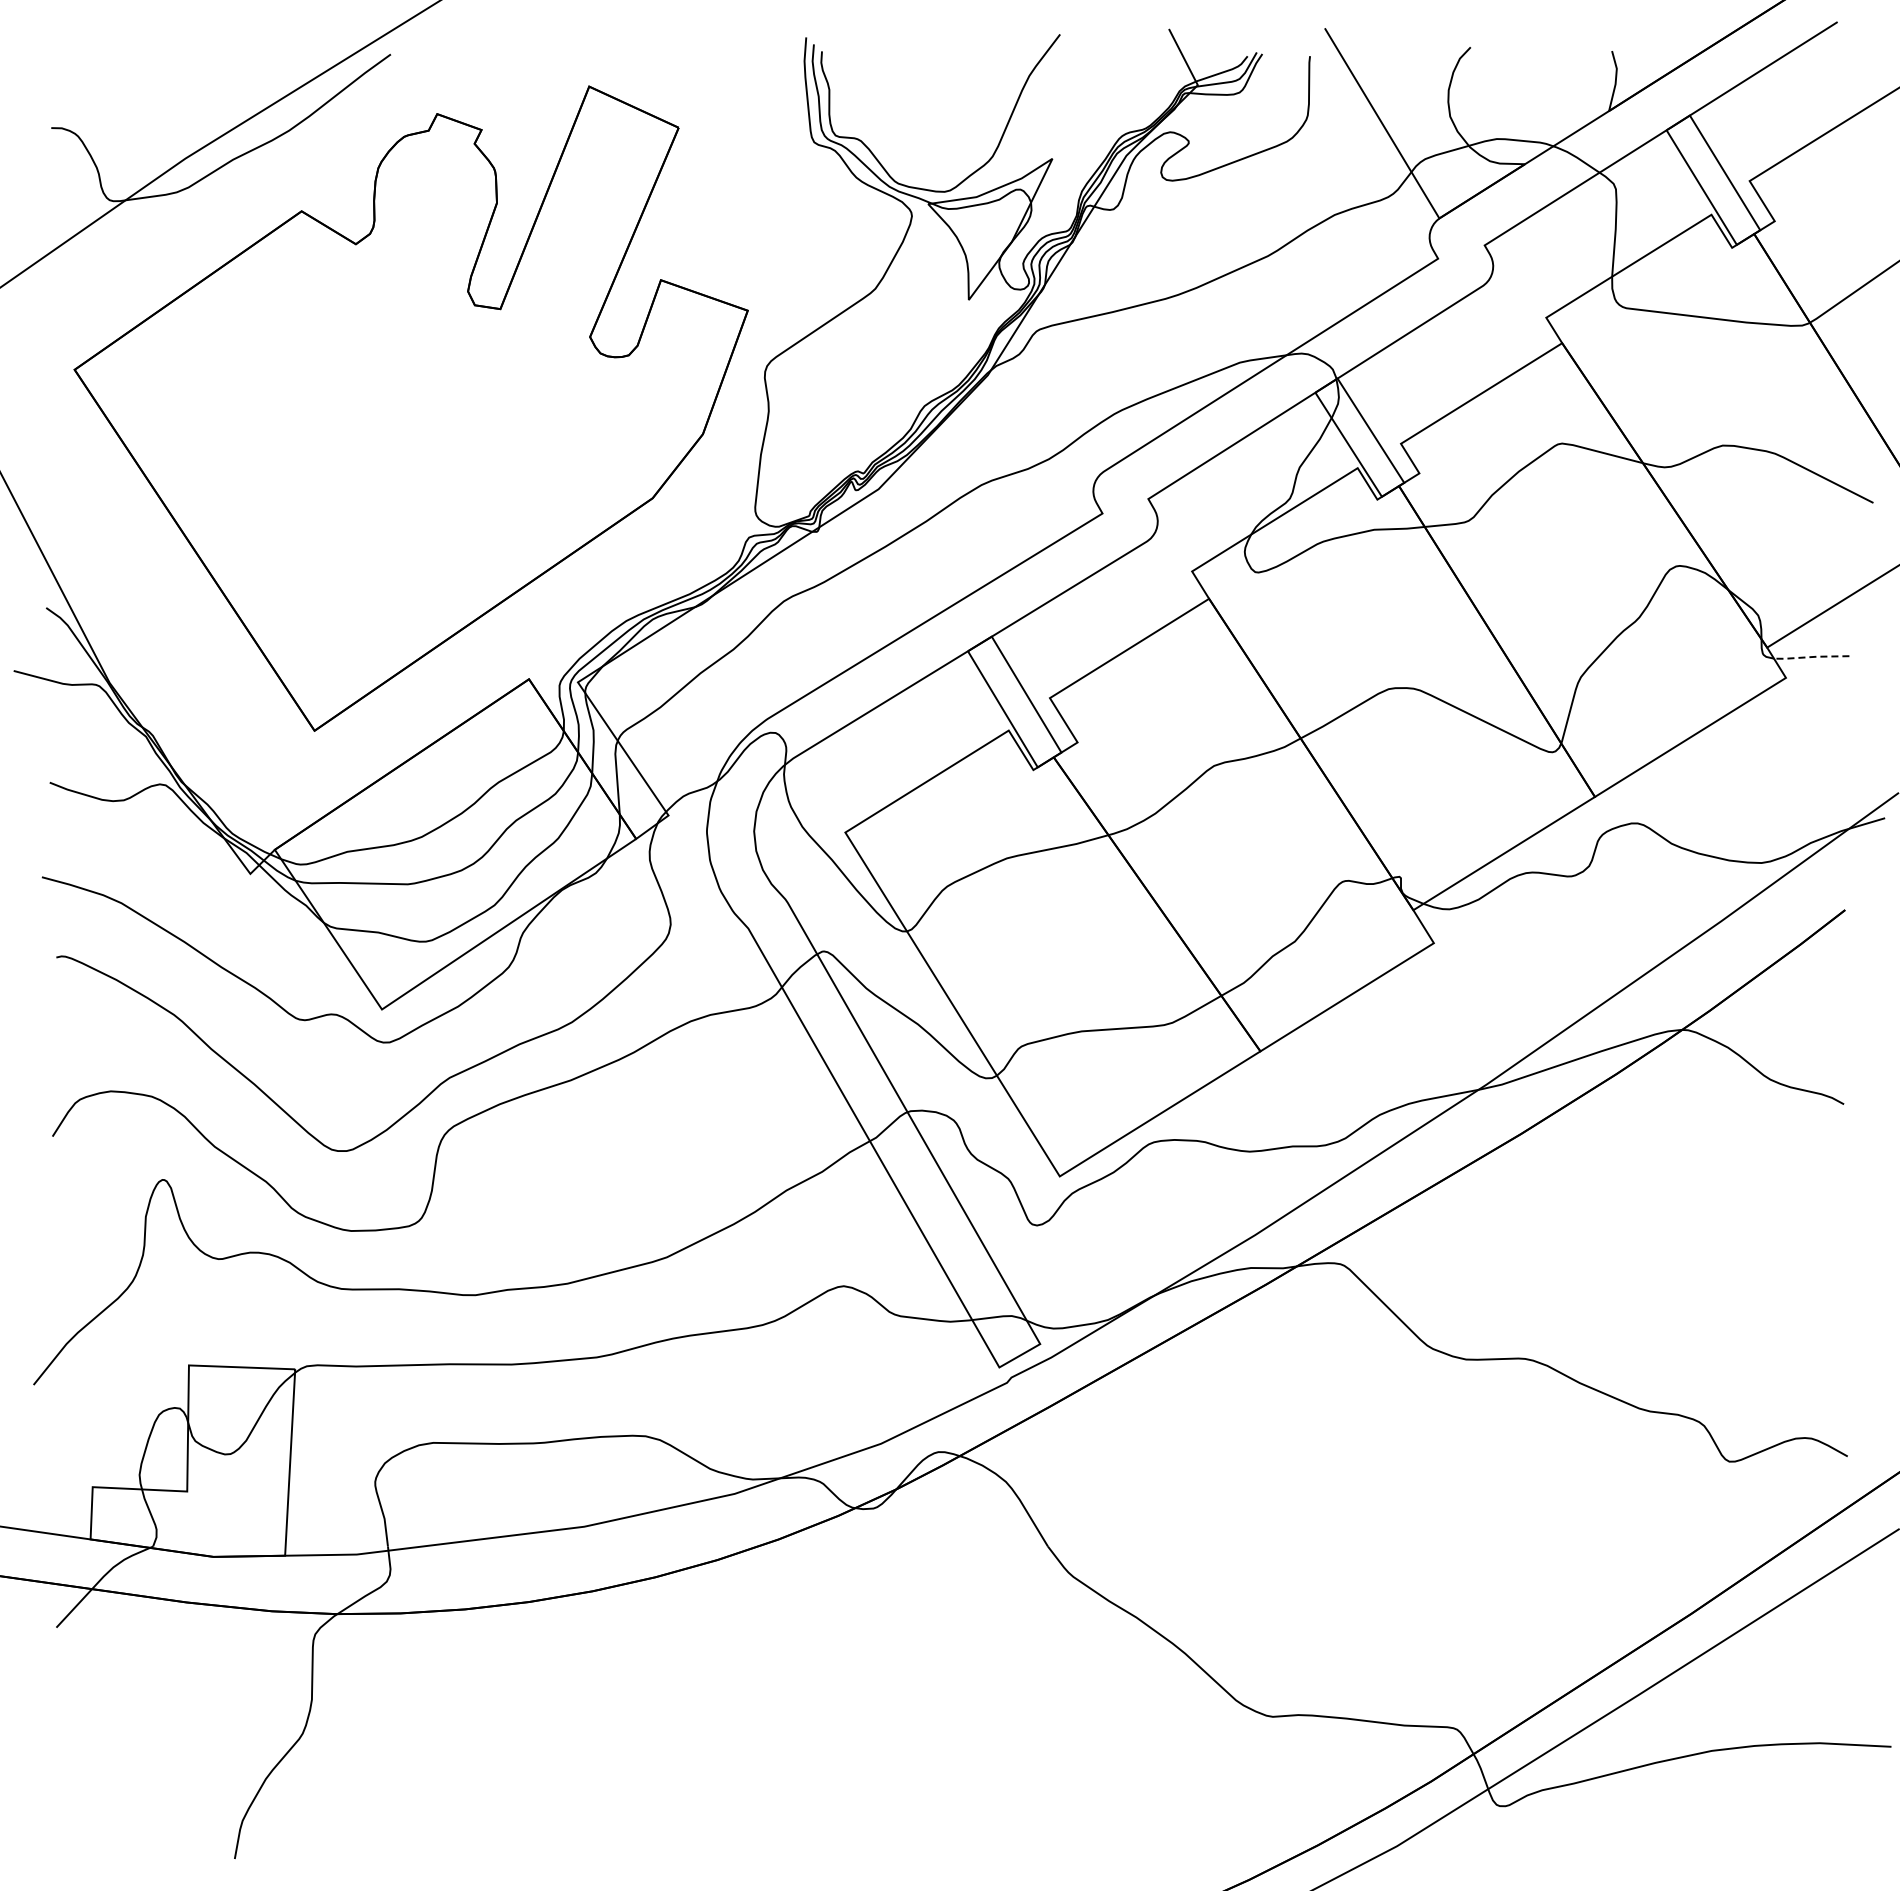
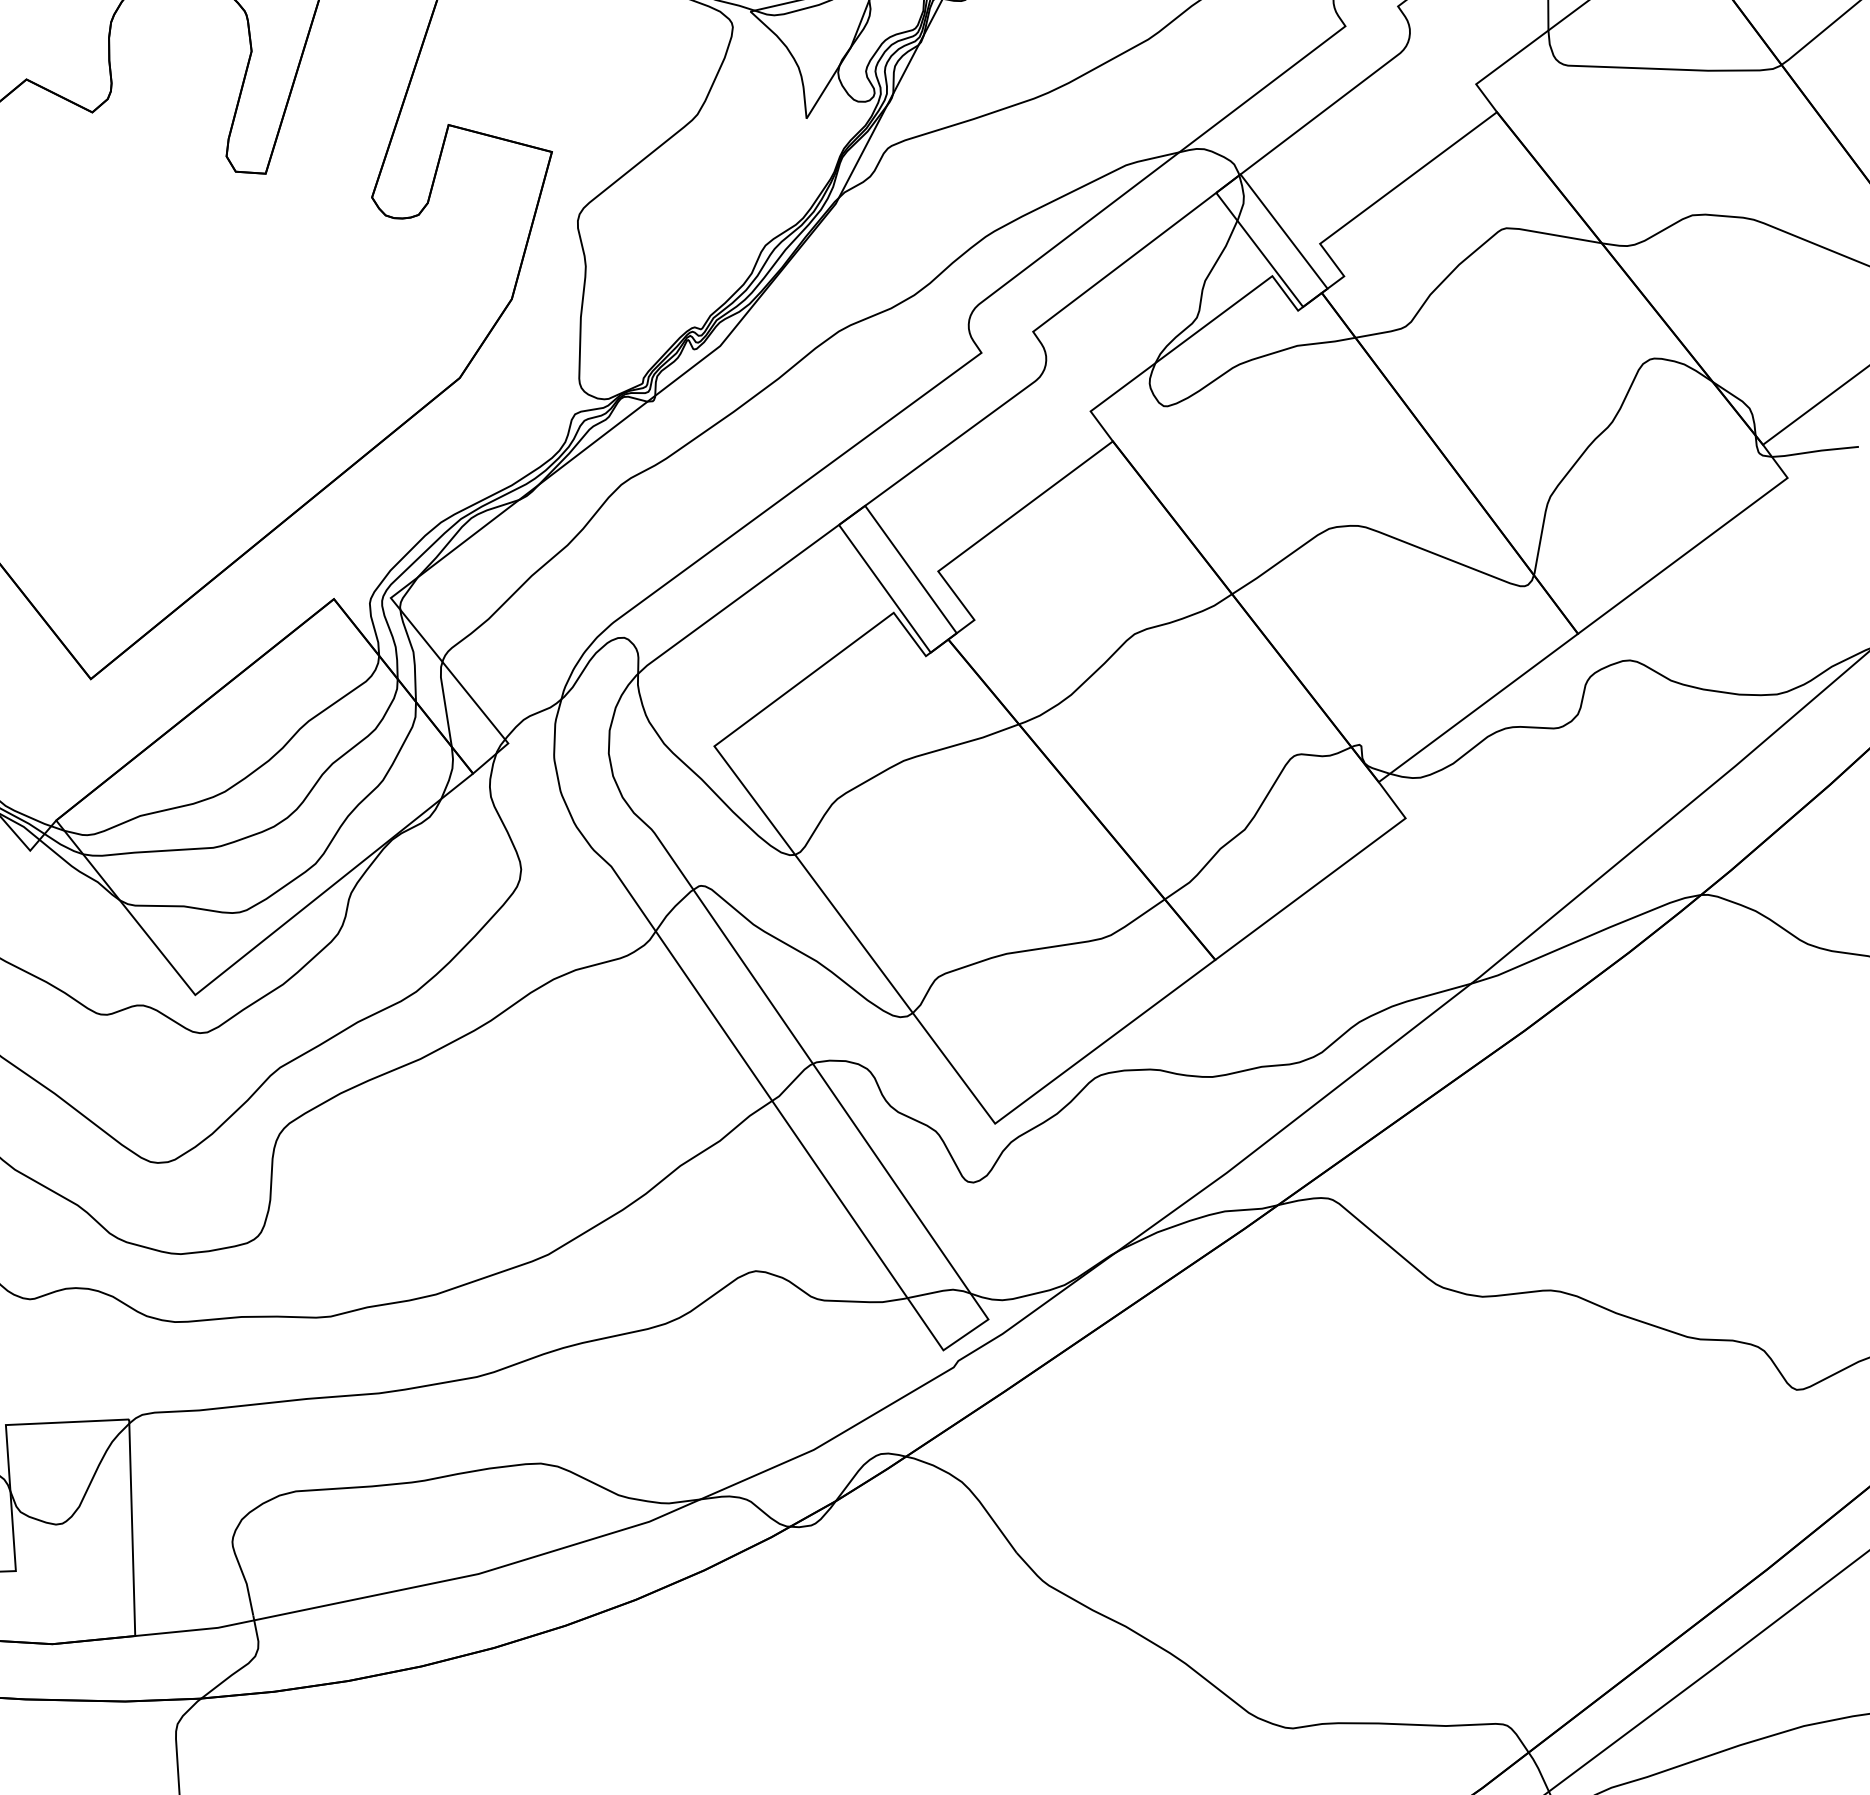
line: (1811, 657) -> (1815, 451), dashed -> solid

